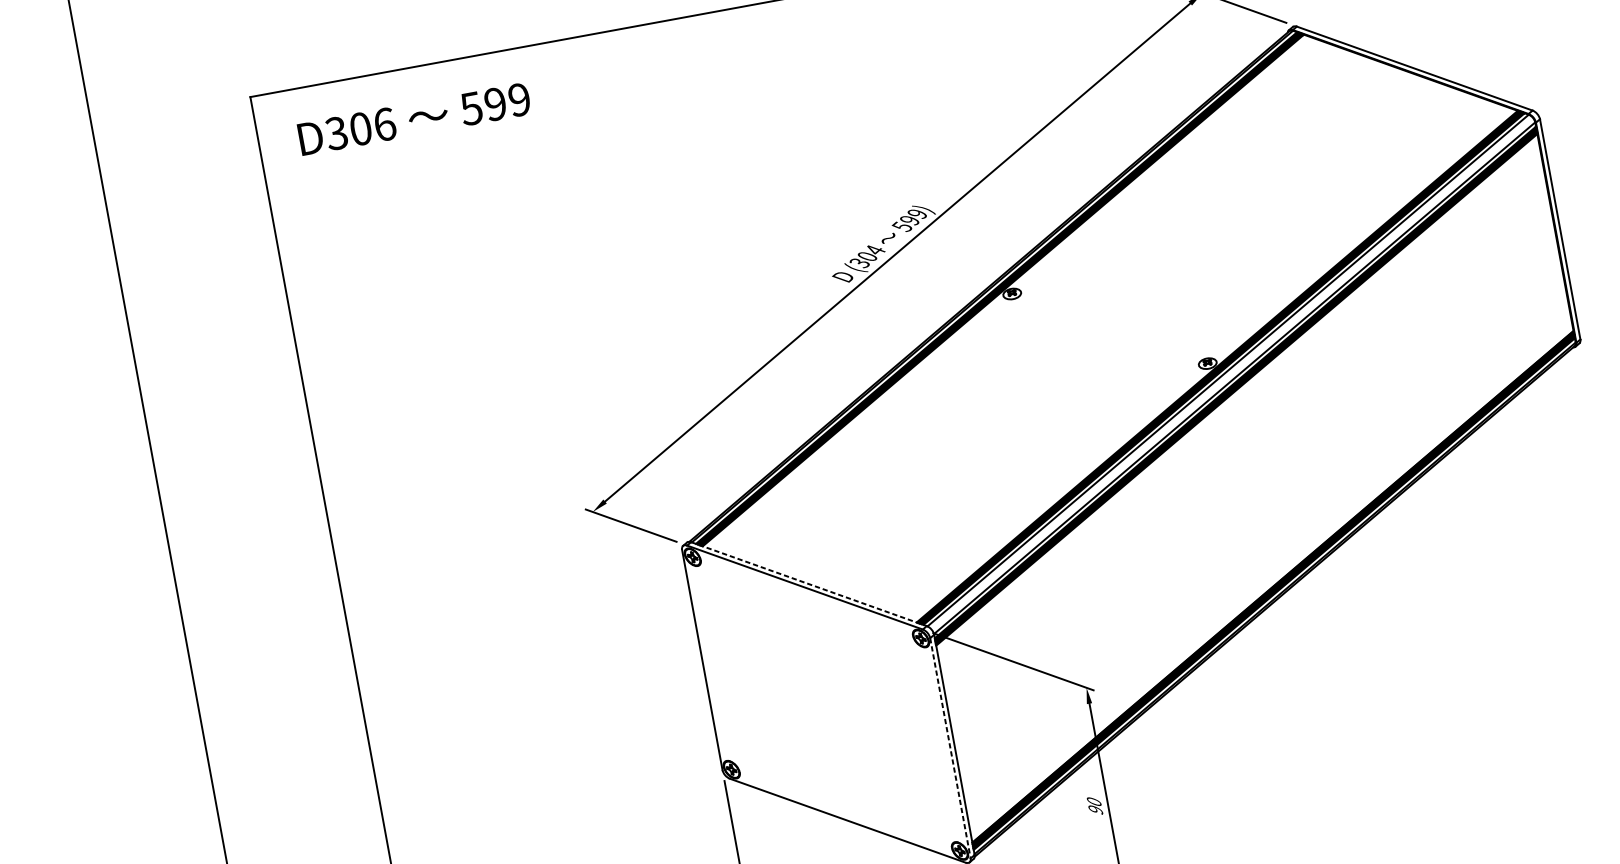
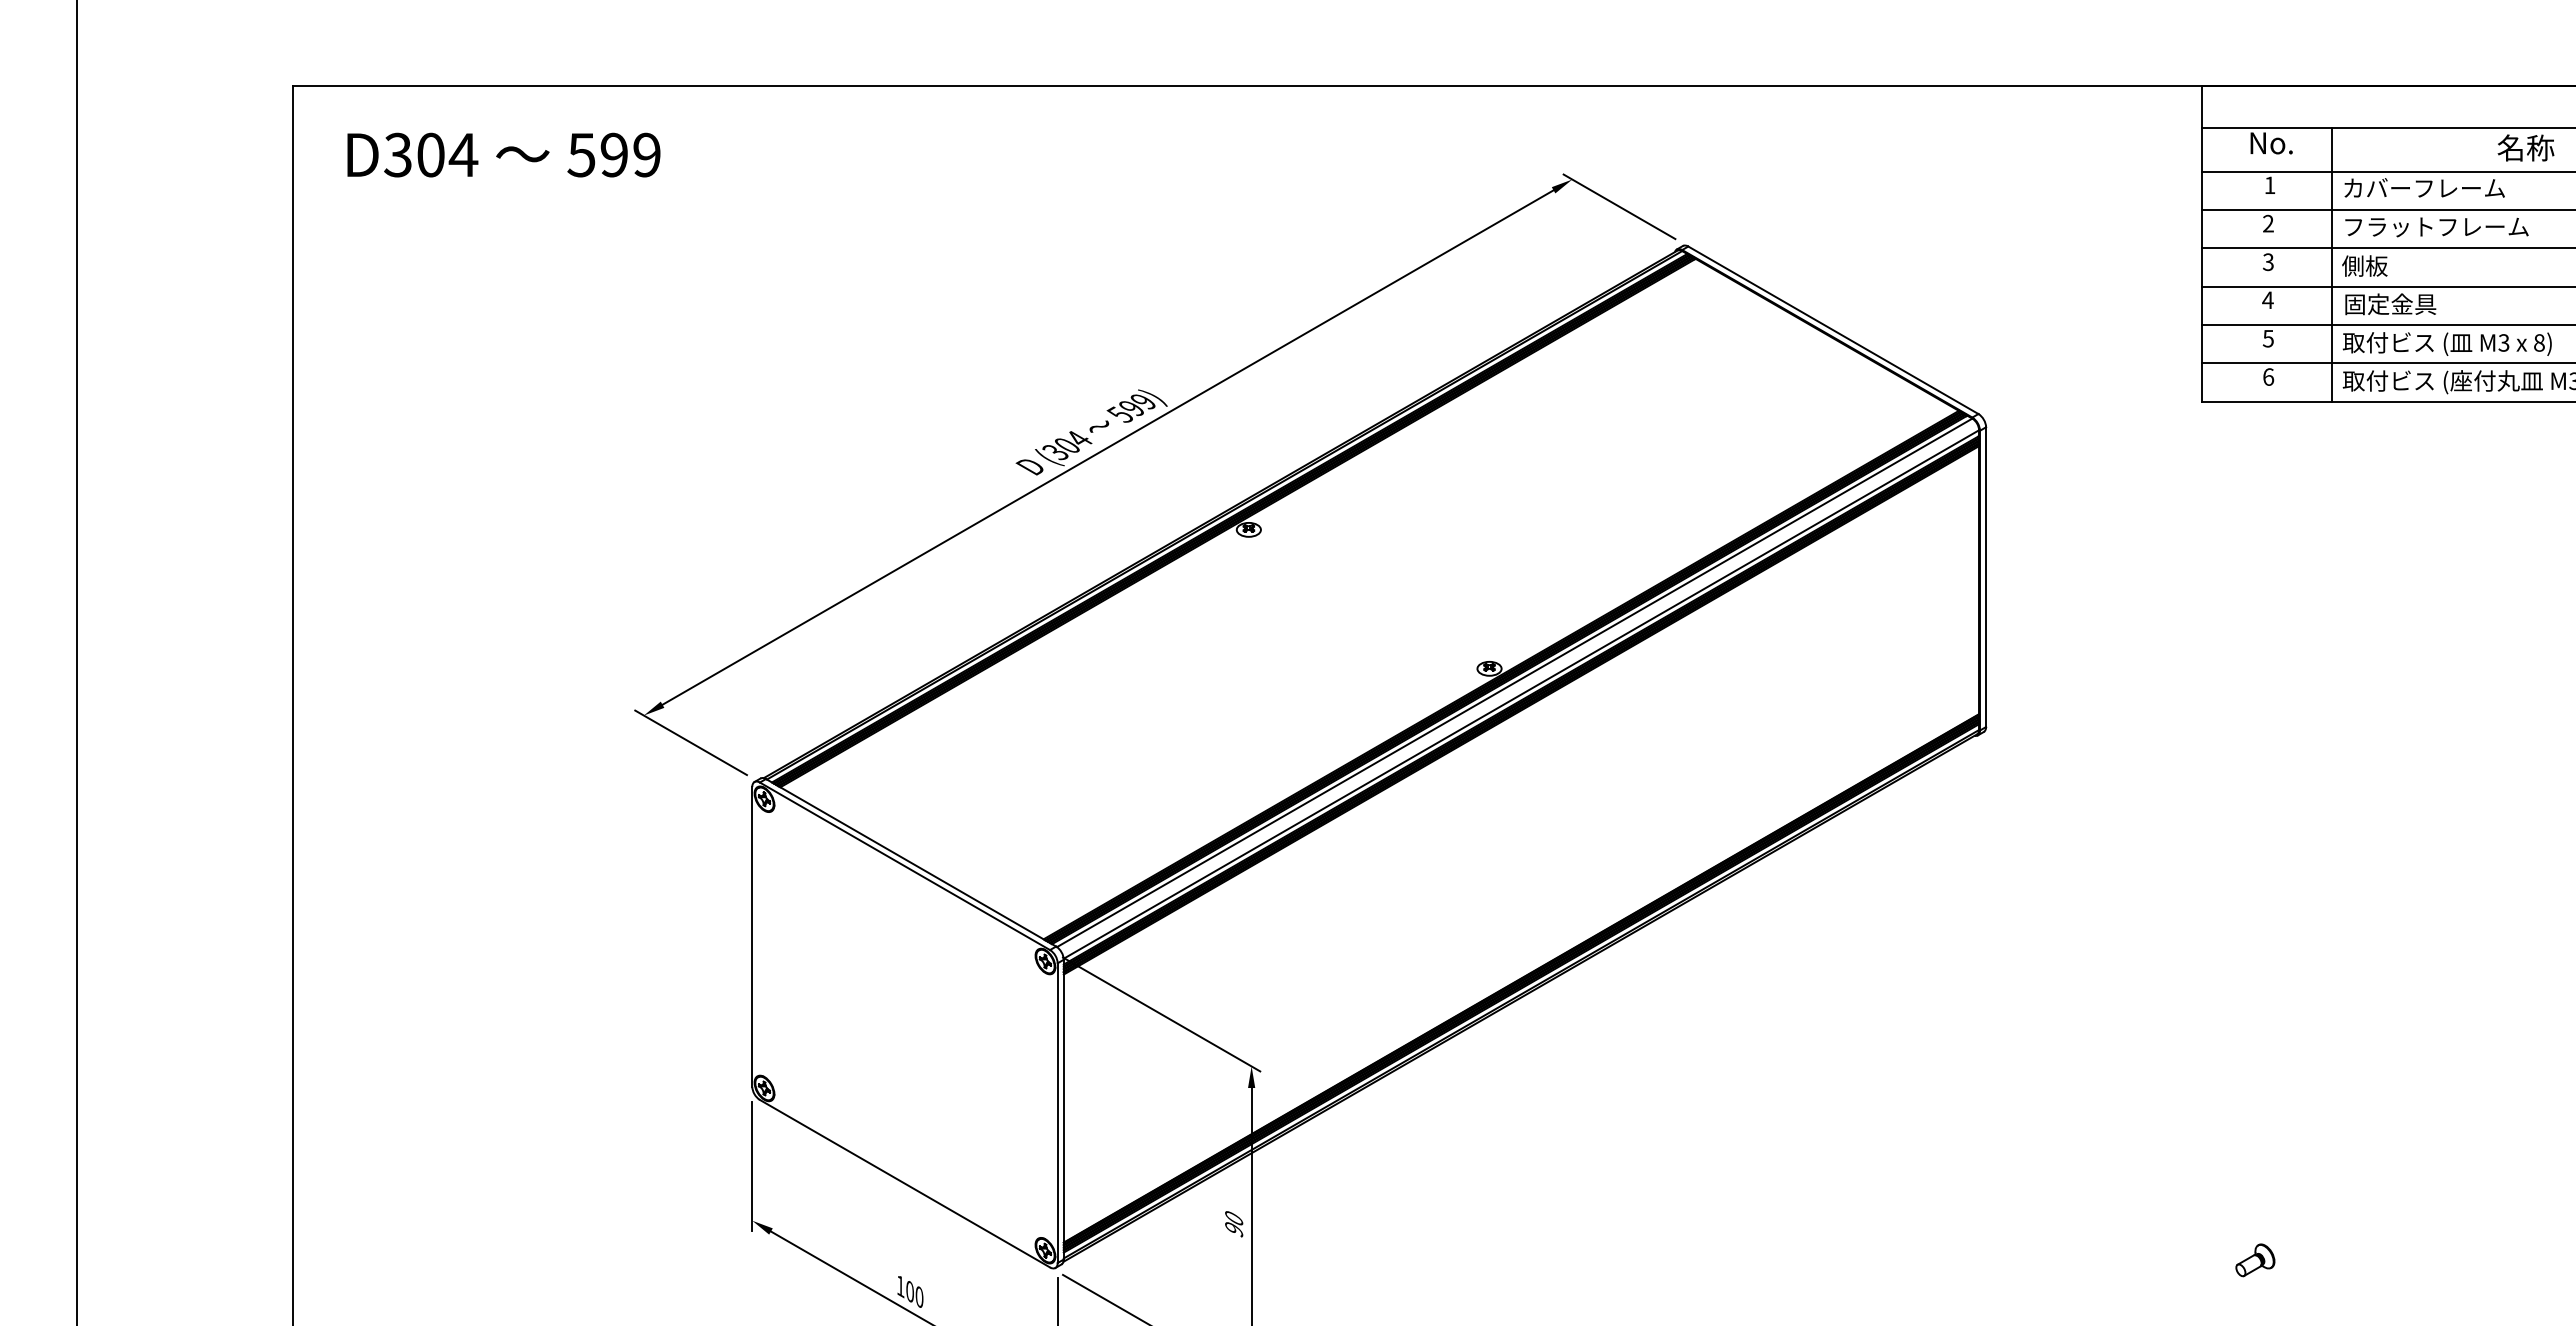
text: (384, 124) -> (463, 154), D306 -> D304
line: (809, 583) -> (911, 862), dashed -> solid
line: (950, 748) -> (1057, 1113), dashed -> solid

